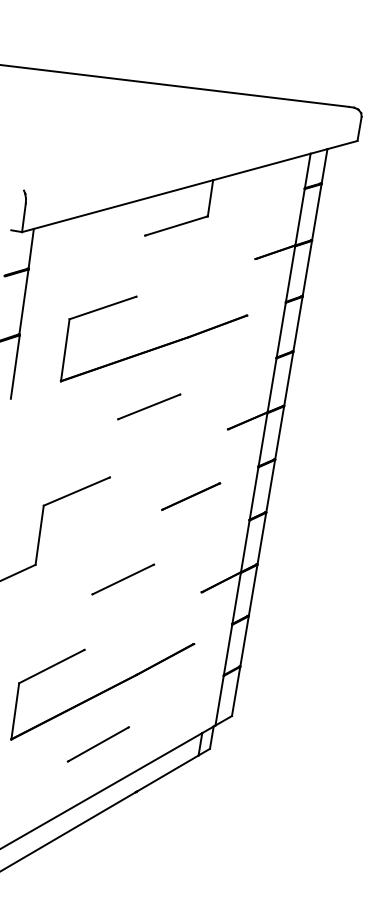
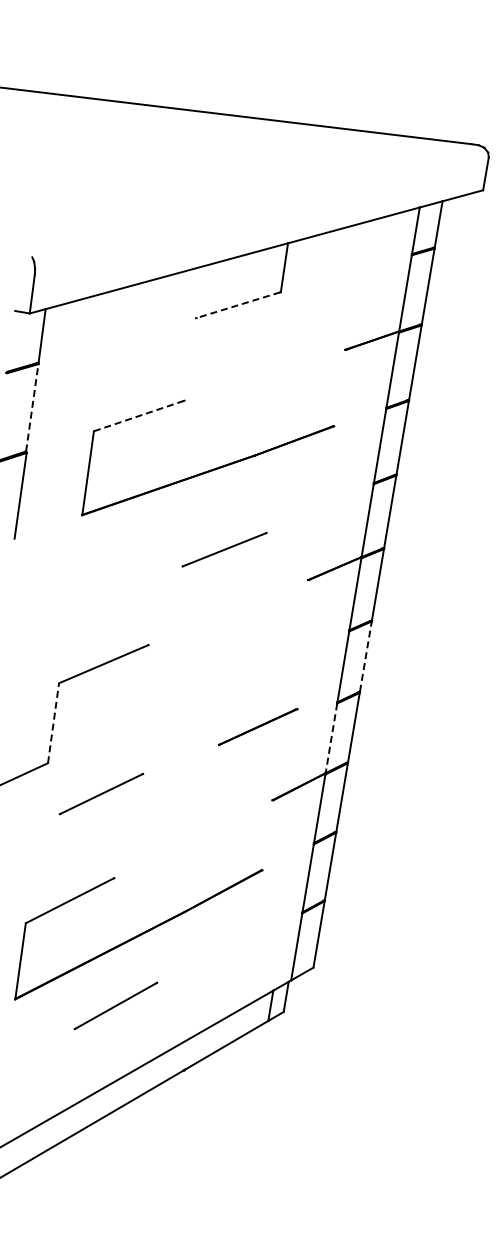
line: (176, 226) -> (238, 305), solid -> dashed
line: (24, 301) -> (32, 407), solid -> dashed
line: (103, 307) -> (139, 415), solid -> dashed
line: (149, 406) -> (224, 549), moved
line: (270, 485) -> (365, 656), solid -> dashed
line: (191, 496) -> (258, 726), moved
line: (39, 534) -> (53, 722), solid -> dashed
line: (245, 546) -> (331, 738), solid -> dashed
line: (123, 579) -> (101, 793), moved
line: (98, 744) -> (115, 1005), moved

